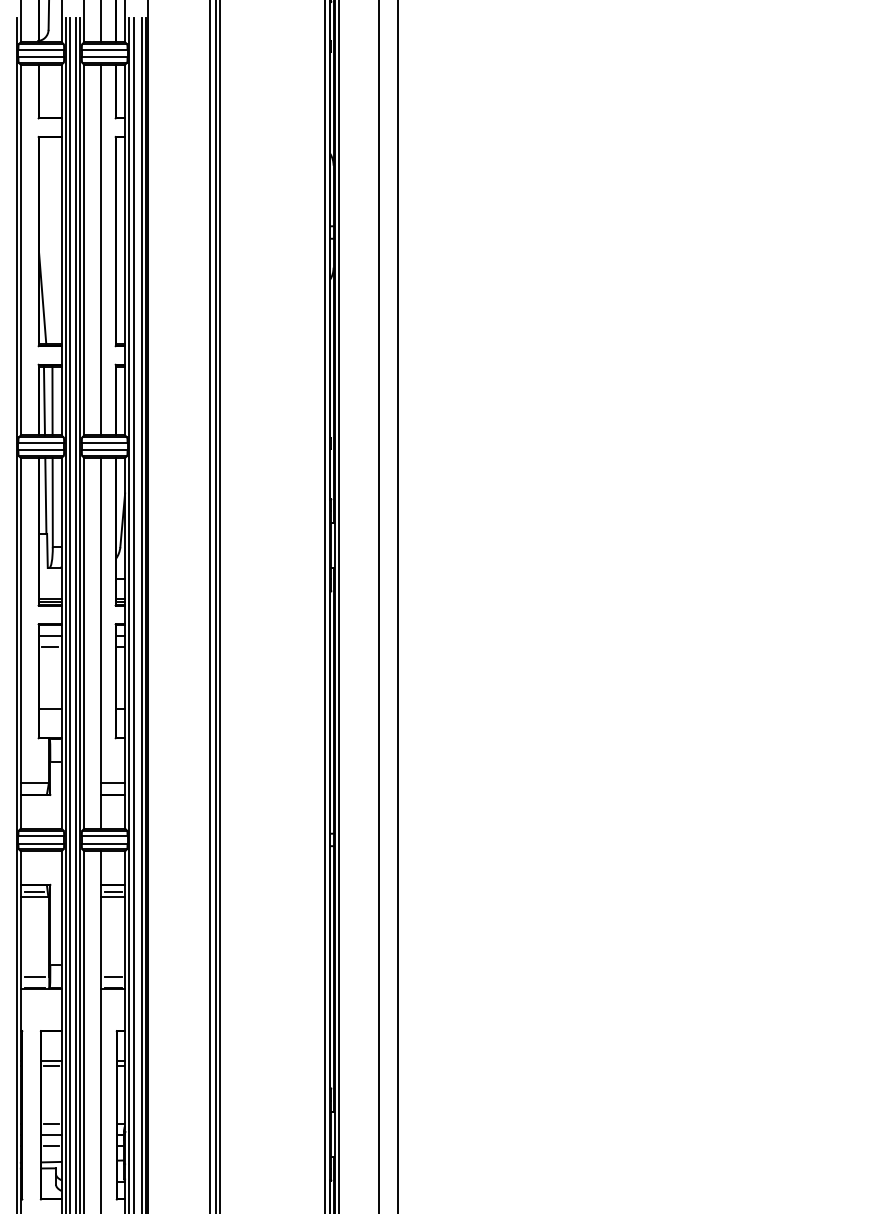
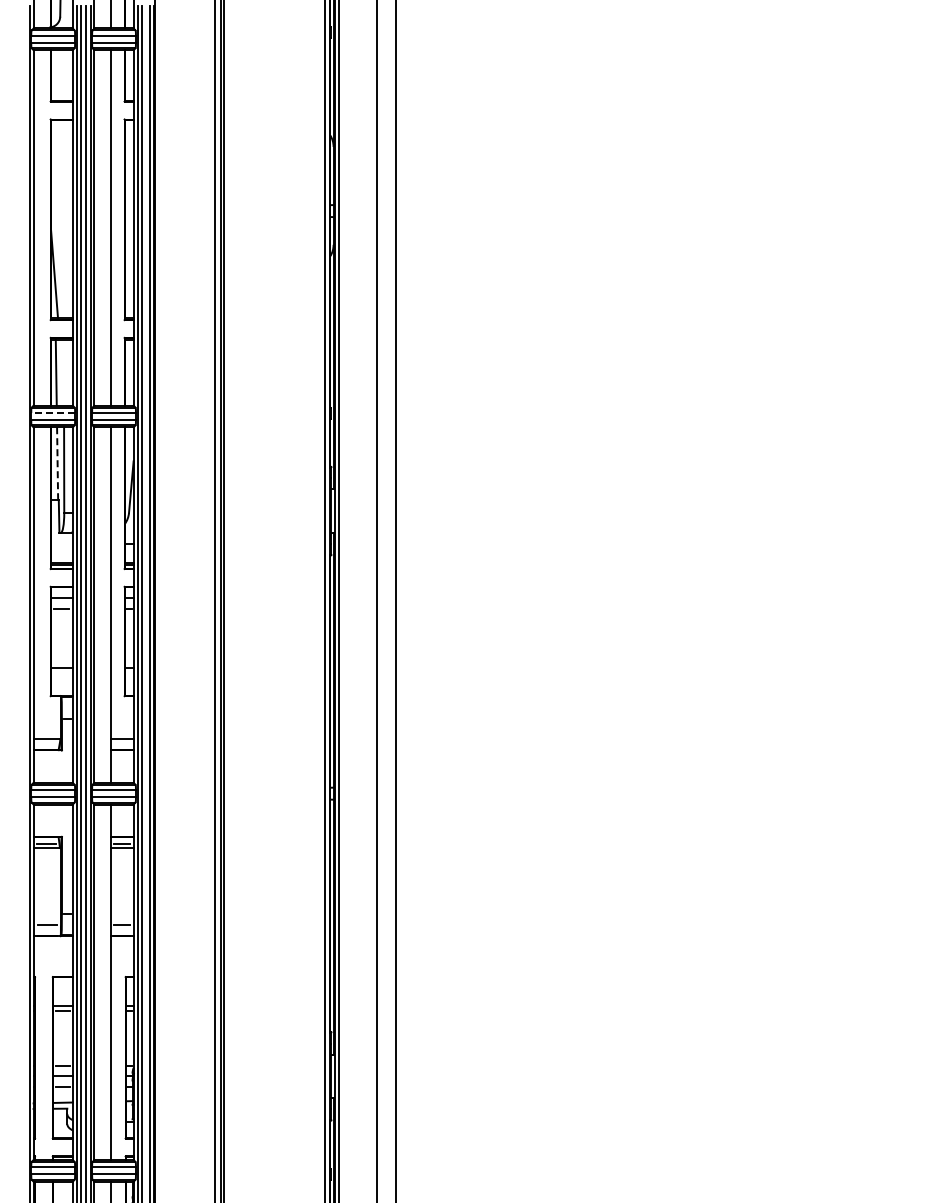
line: (52, 400) -> (63, 372), removed
line: (41, 443) -> (53, 413), solid -> dashed
line: (45, 495) -> (57, 463), solid -> dashed

